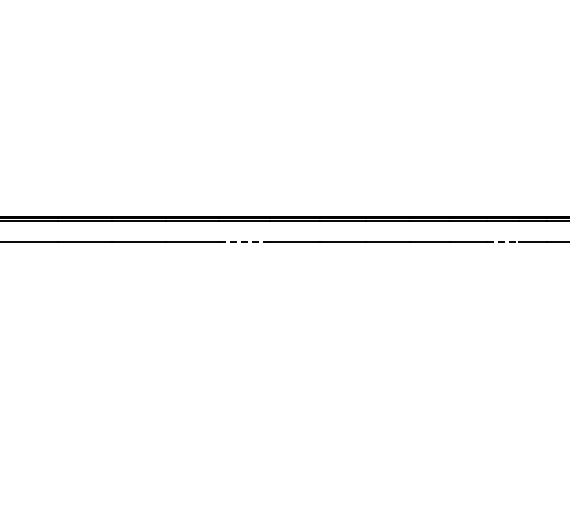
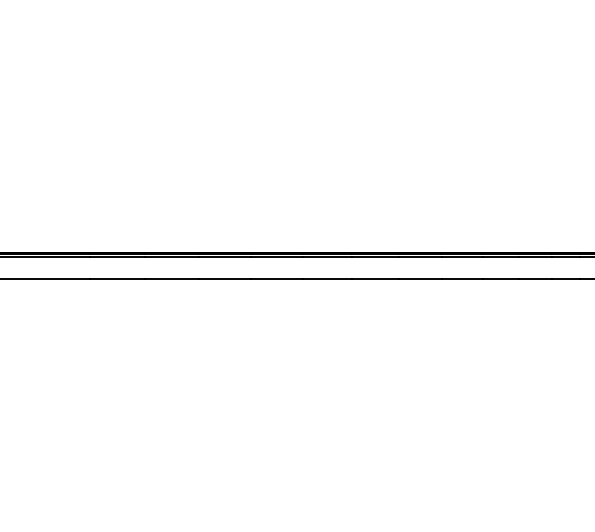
line: (244, 242) -> (276, 278), dashed -> solid
line: (503, 242) -> (535, 278), dashed -> solid

